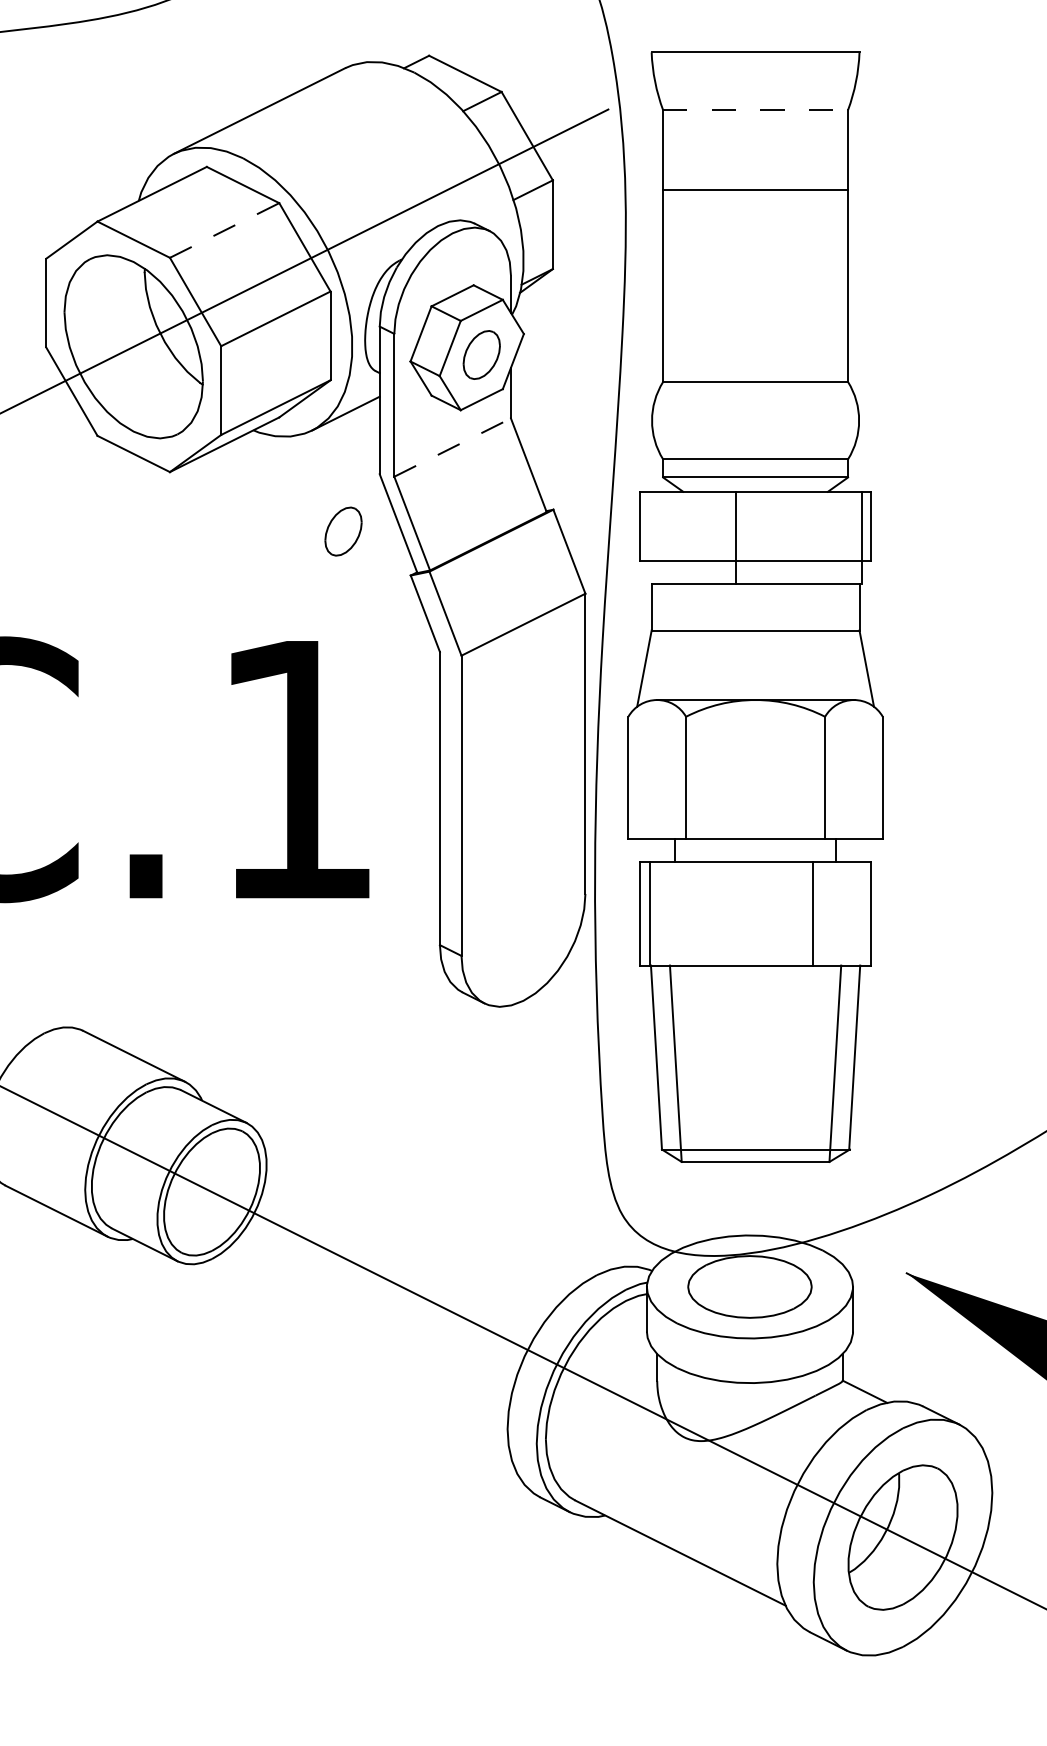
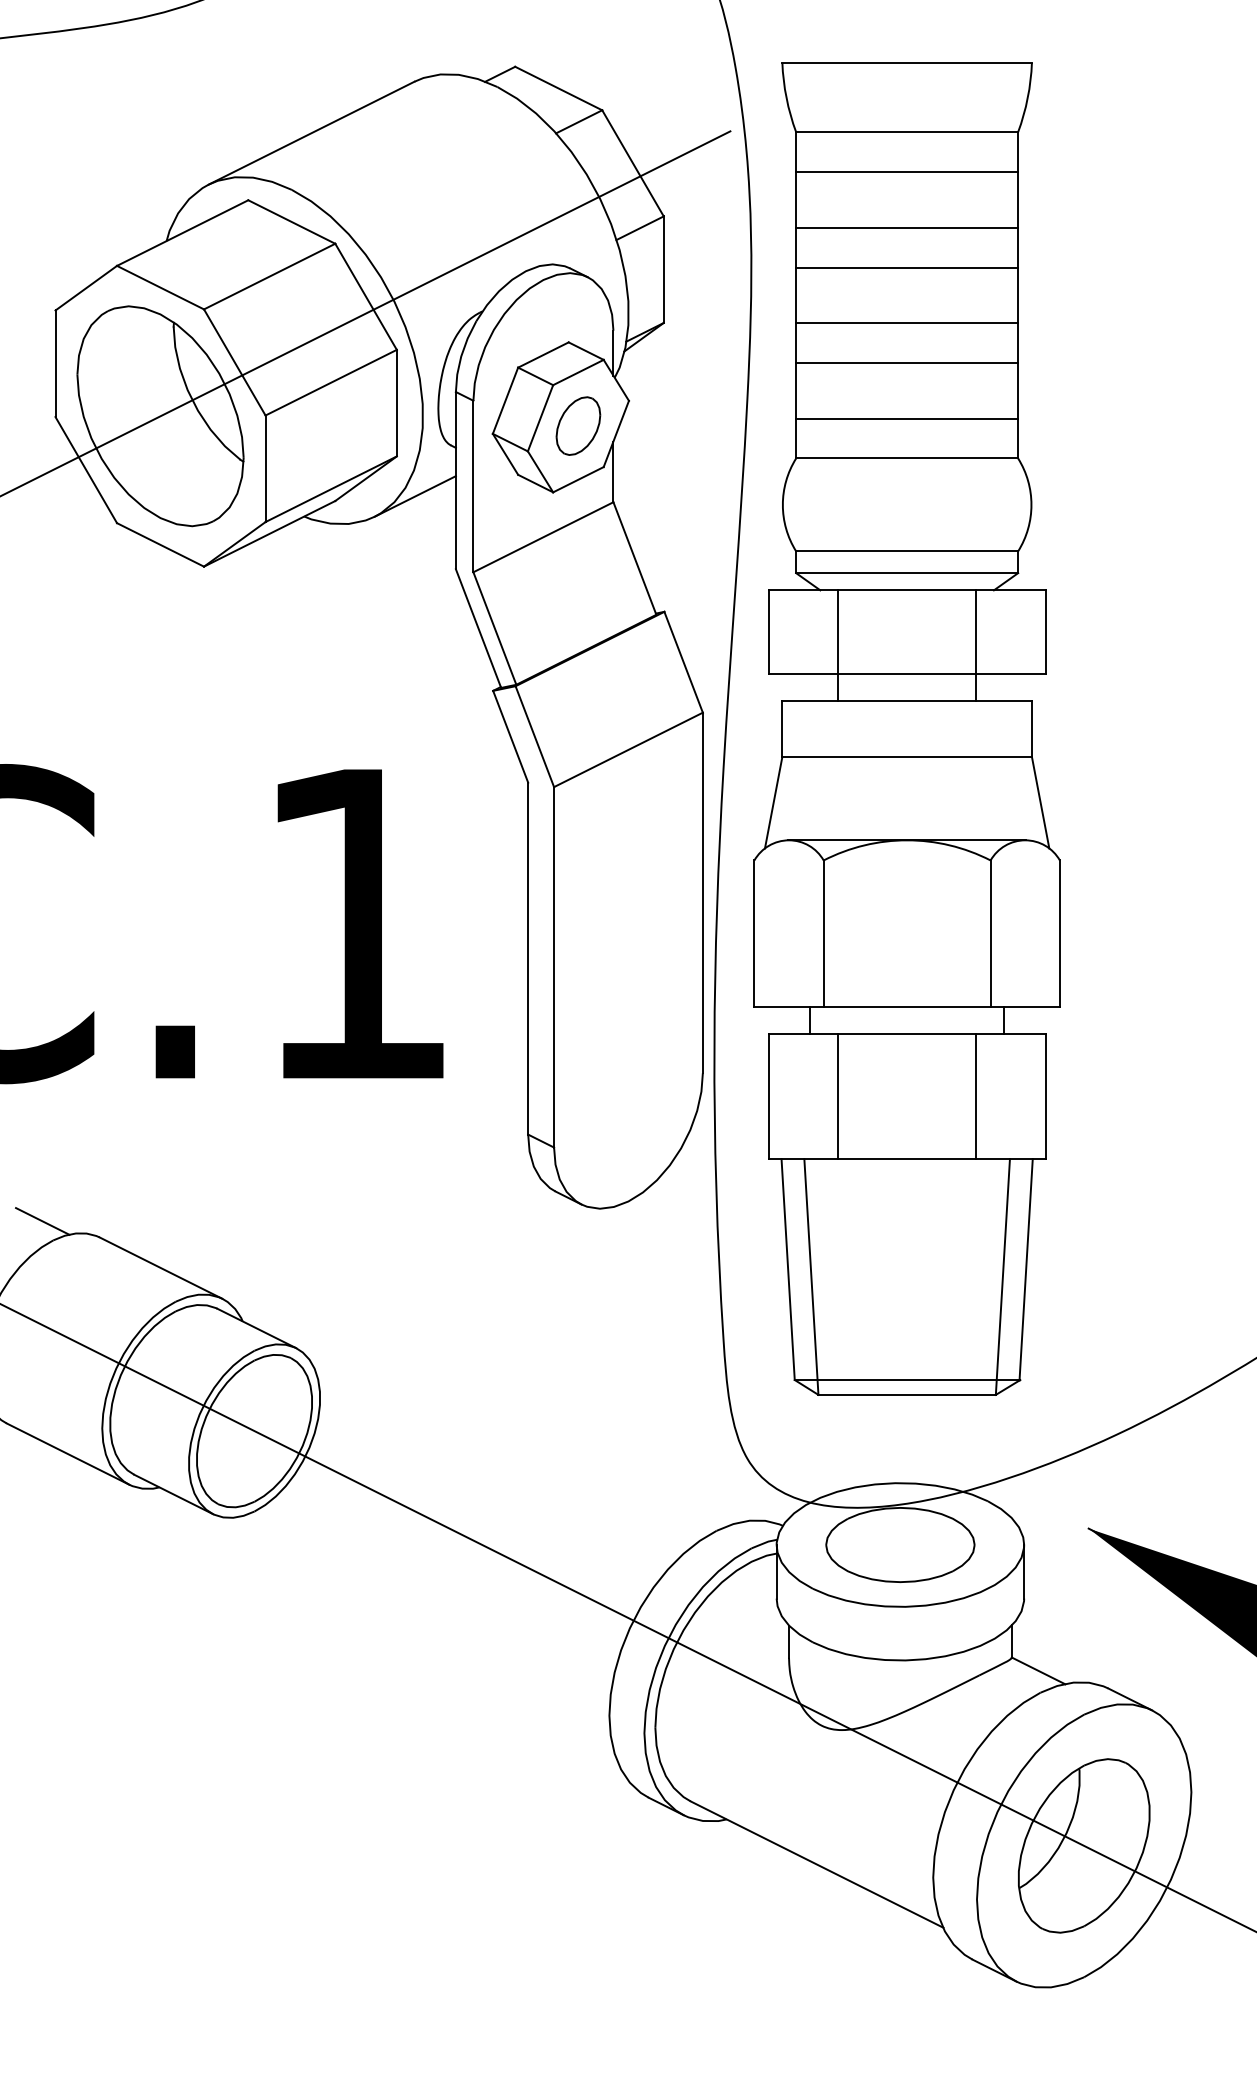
line: (755, 110) -> (907, 132), dashed -> solid
line: (755, 143) -> (907, 172), added
line: (755, 222) -> (907, 267), added
line: (225, 230) -> (270, 276), dashed -> solid
line: (755, 269) -> (907, 323), added
line: (755, 302) -> (907, 363), added
line: (755, 348) -> (907, 418), added
line: (452, 447) -> (543, 537), dashed -> solid
part: (343, 531) -> (412, 637), removed
line: (735, 537) -> (837, 645), moved
line: (862, 537) -> (976, 645), moved
line: (650, 913) -> (837, 1096), moved
line: (35, 1017) -> (42, 1221), added

